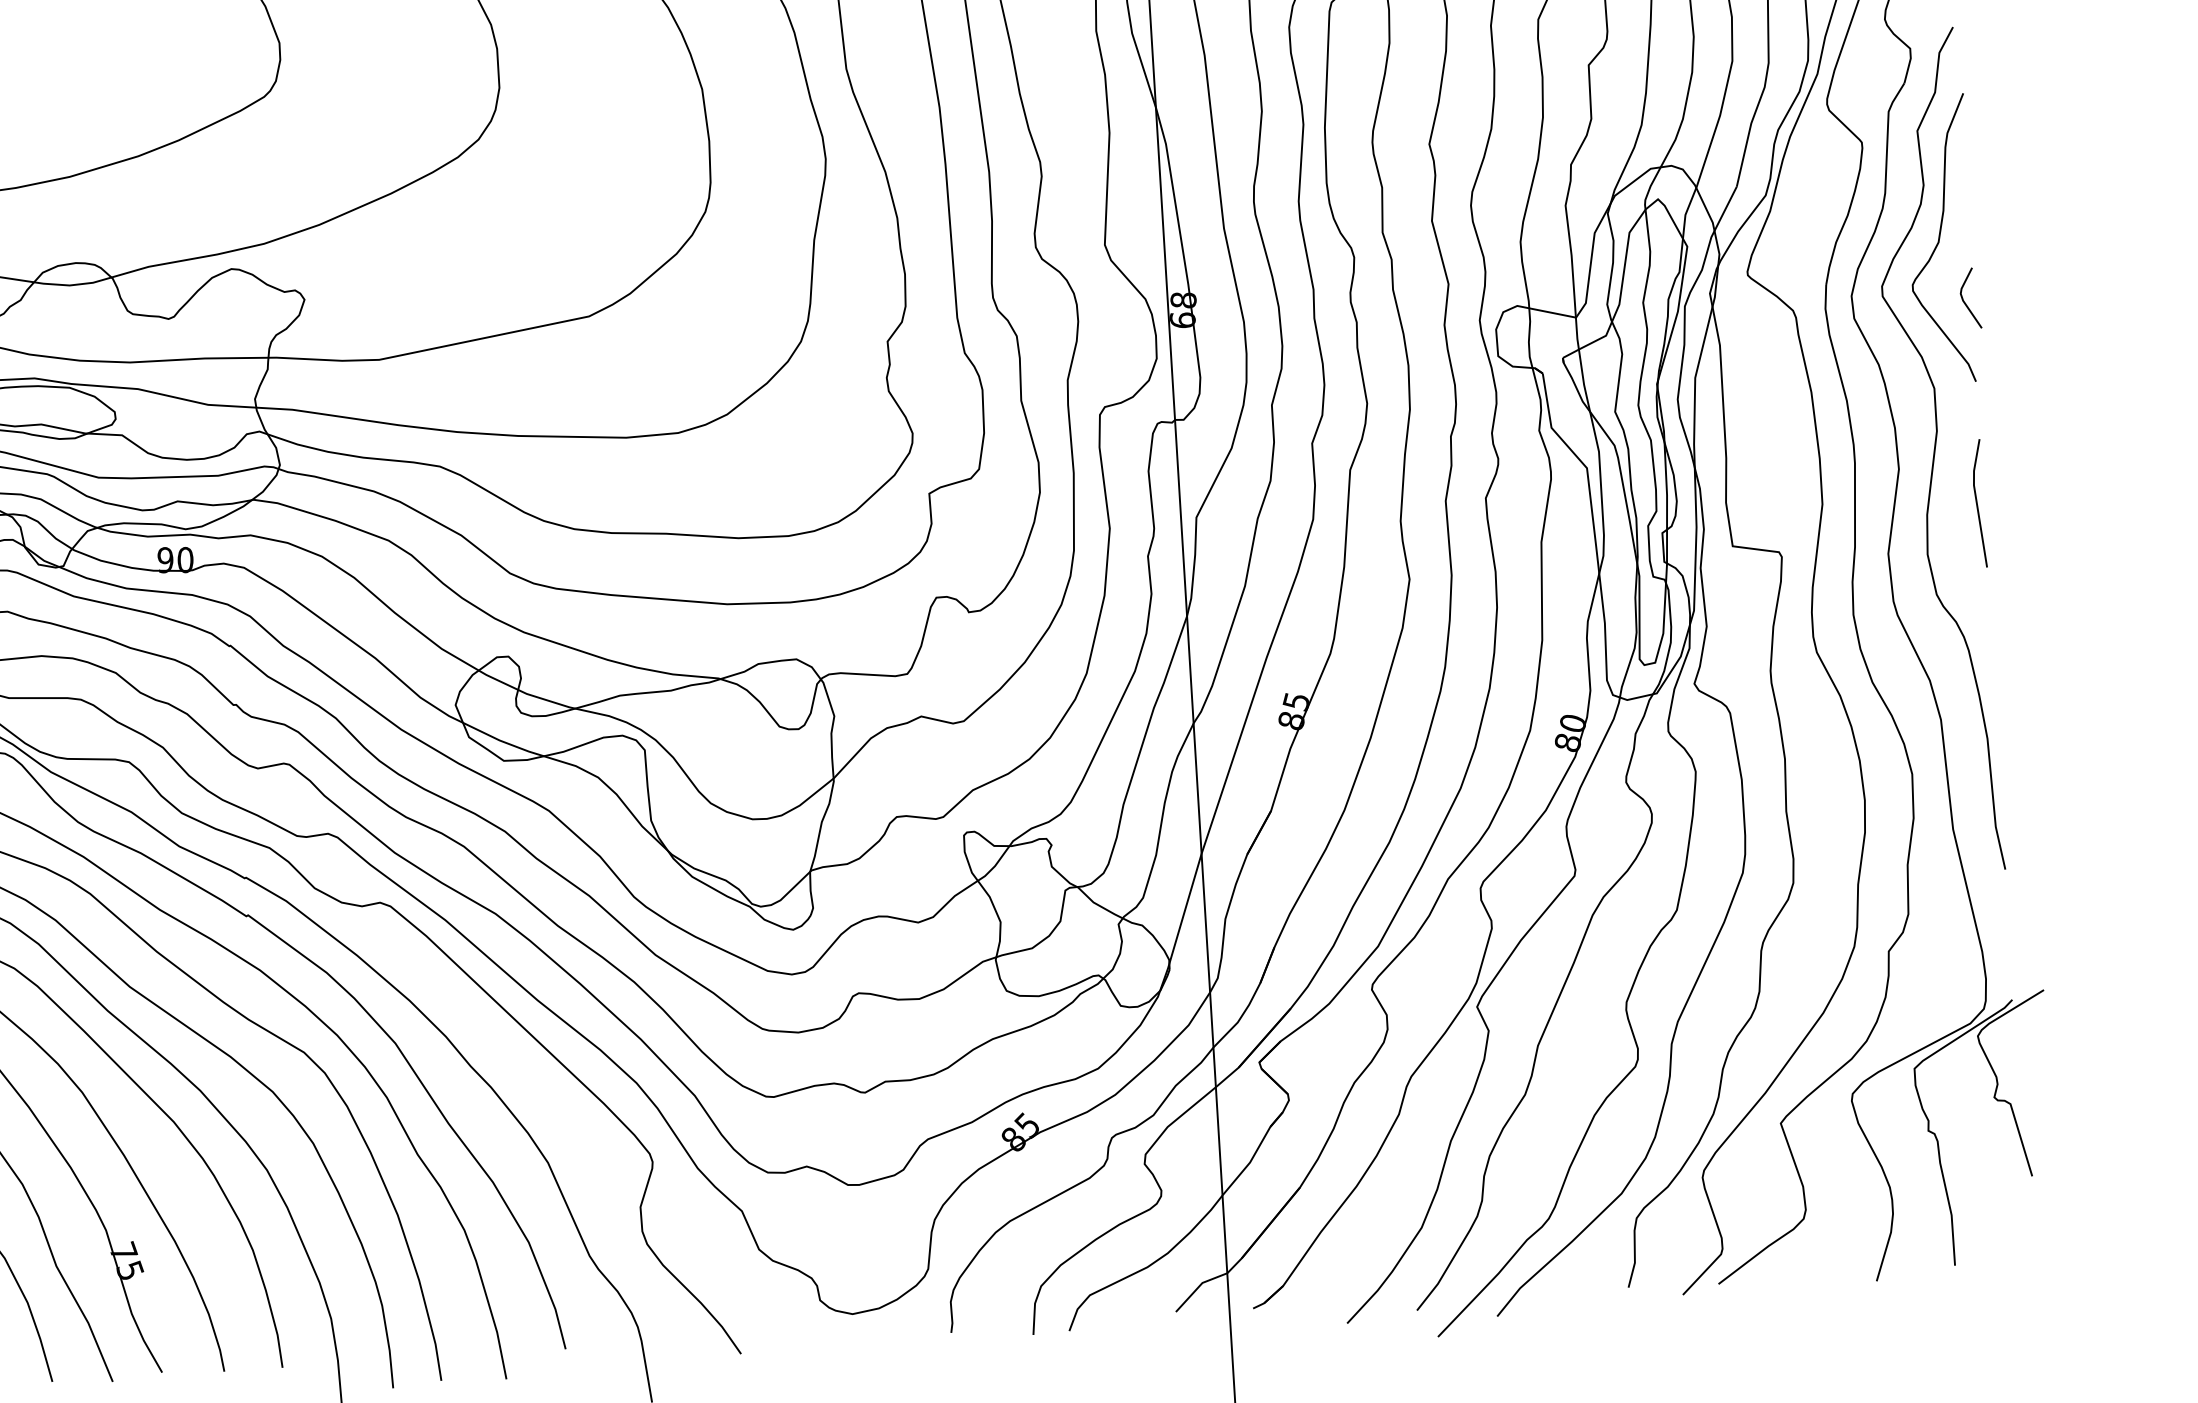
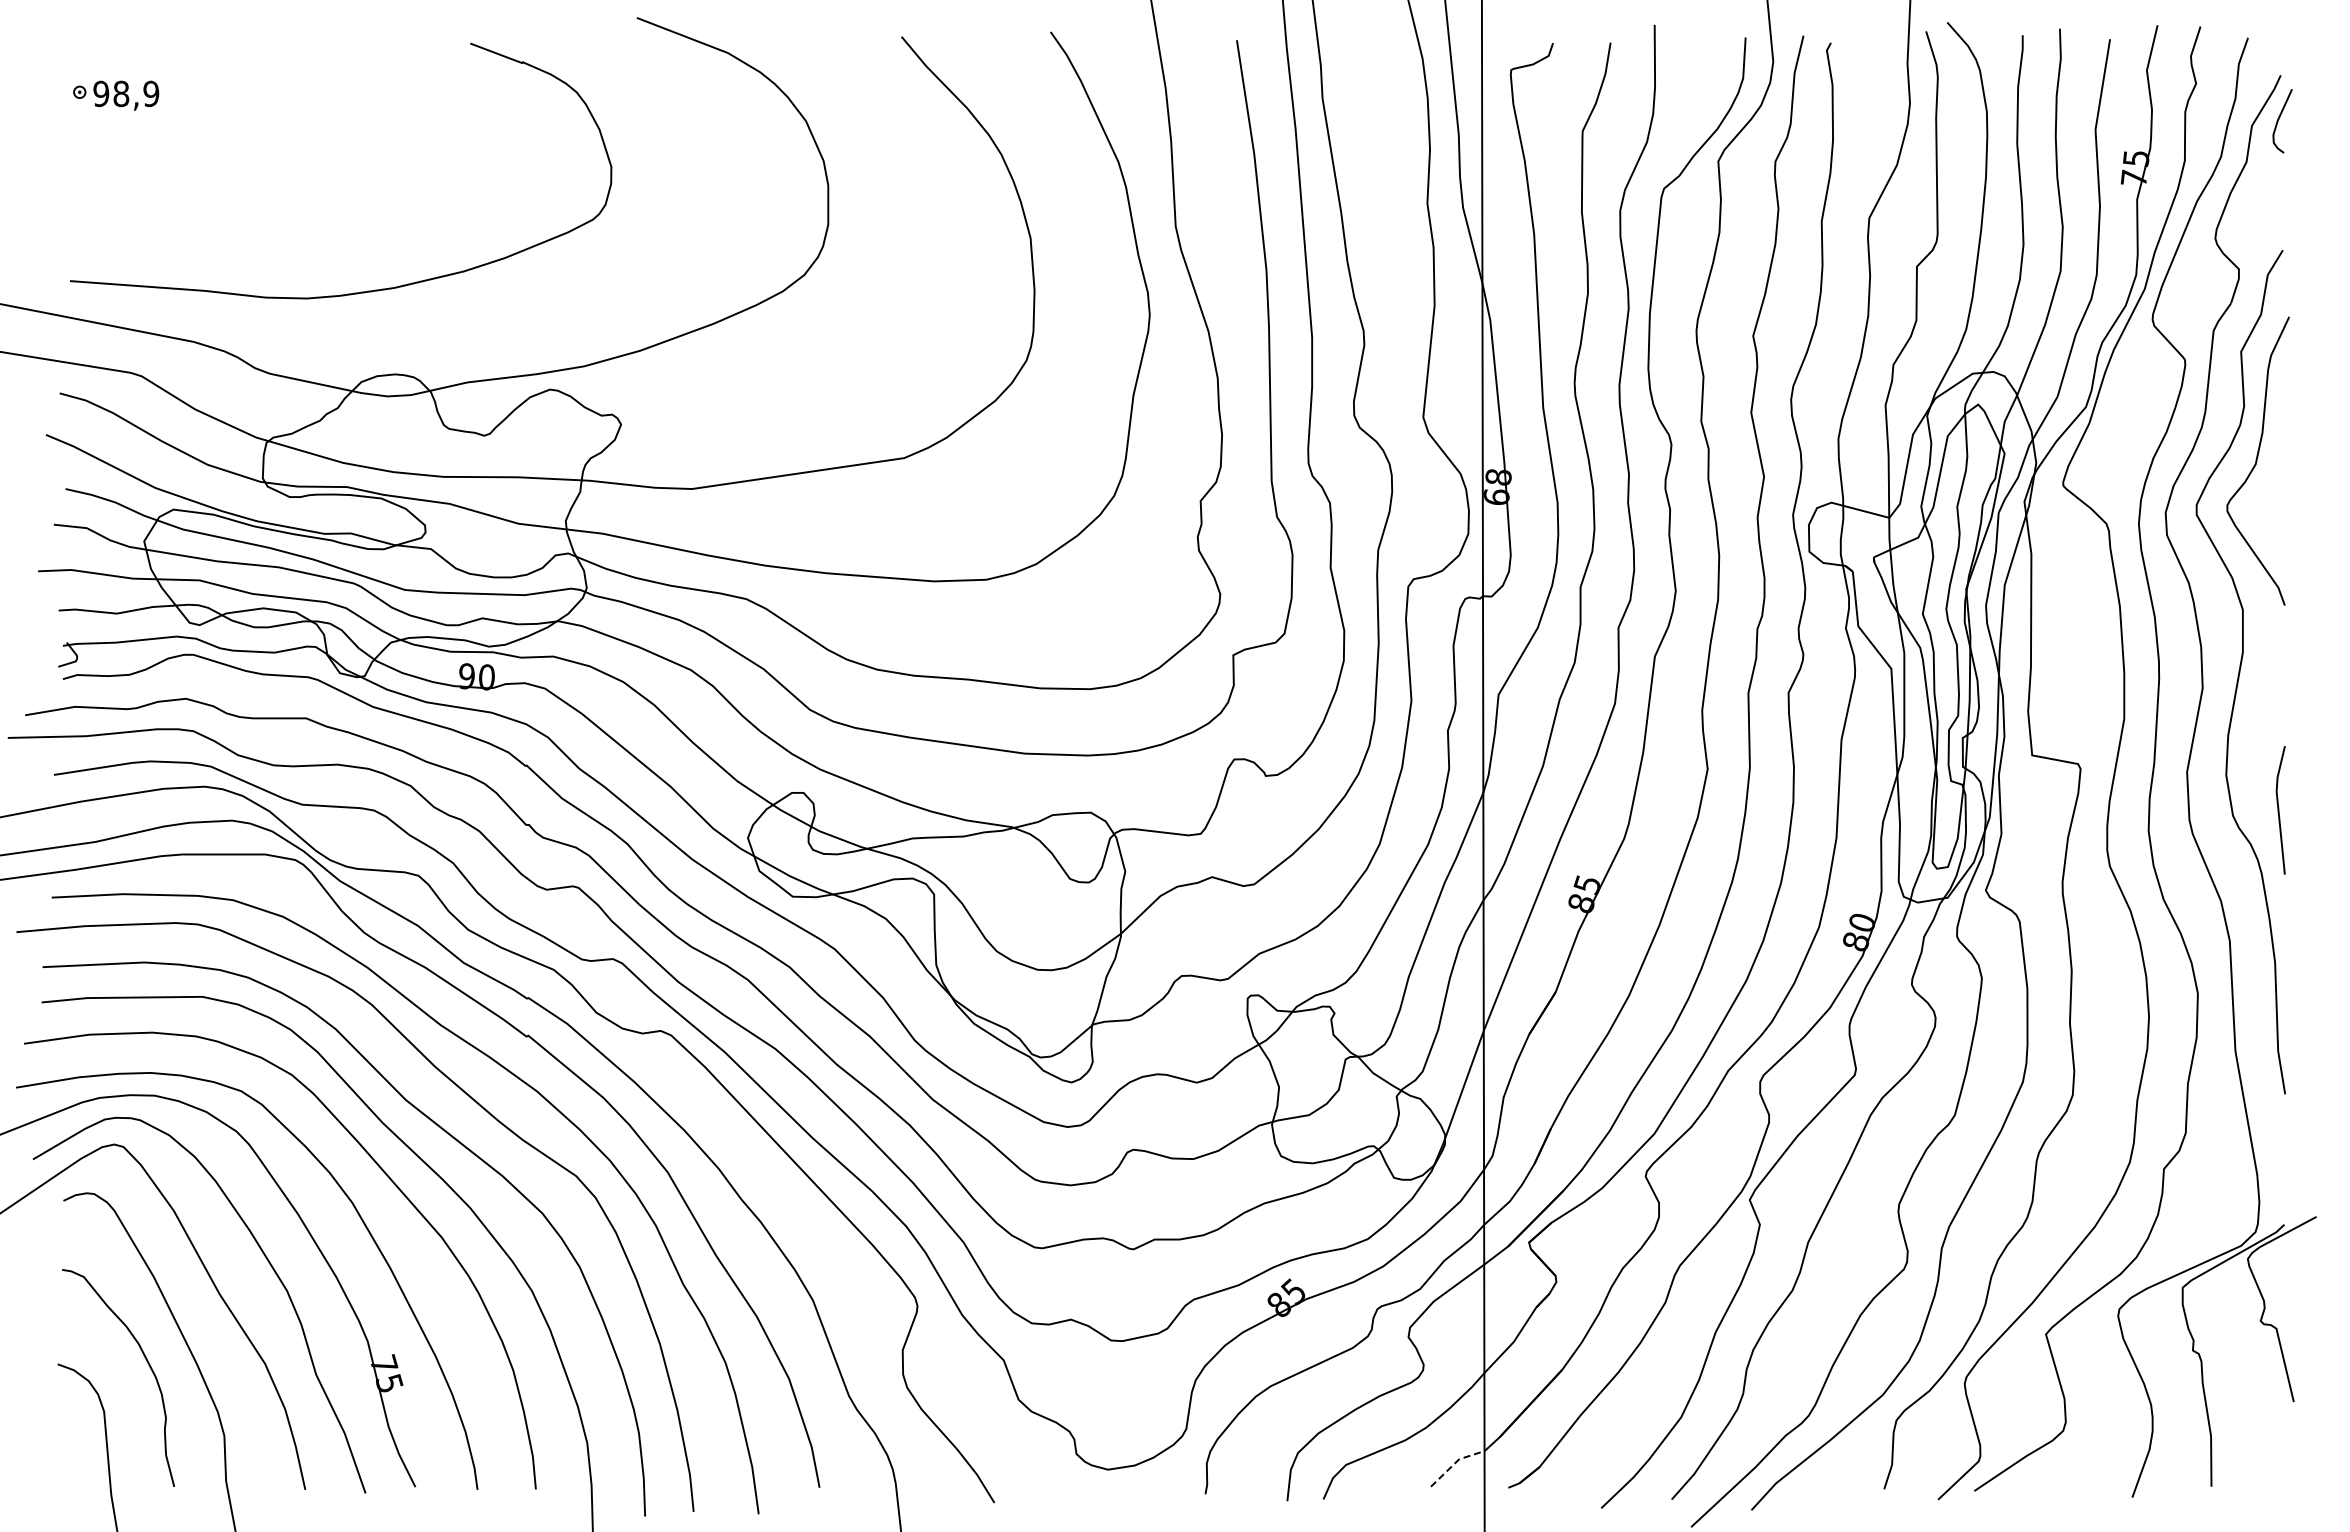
line: (1964, 301) -> (2278, 524), removed
line: (1977, 503) -> (2279, 810), moved
line: (1198, 1287) -> (1454, 1463), solid -> dashed

